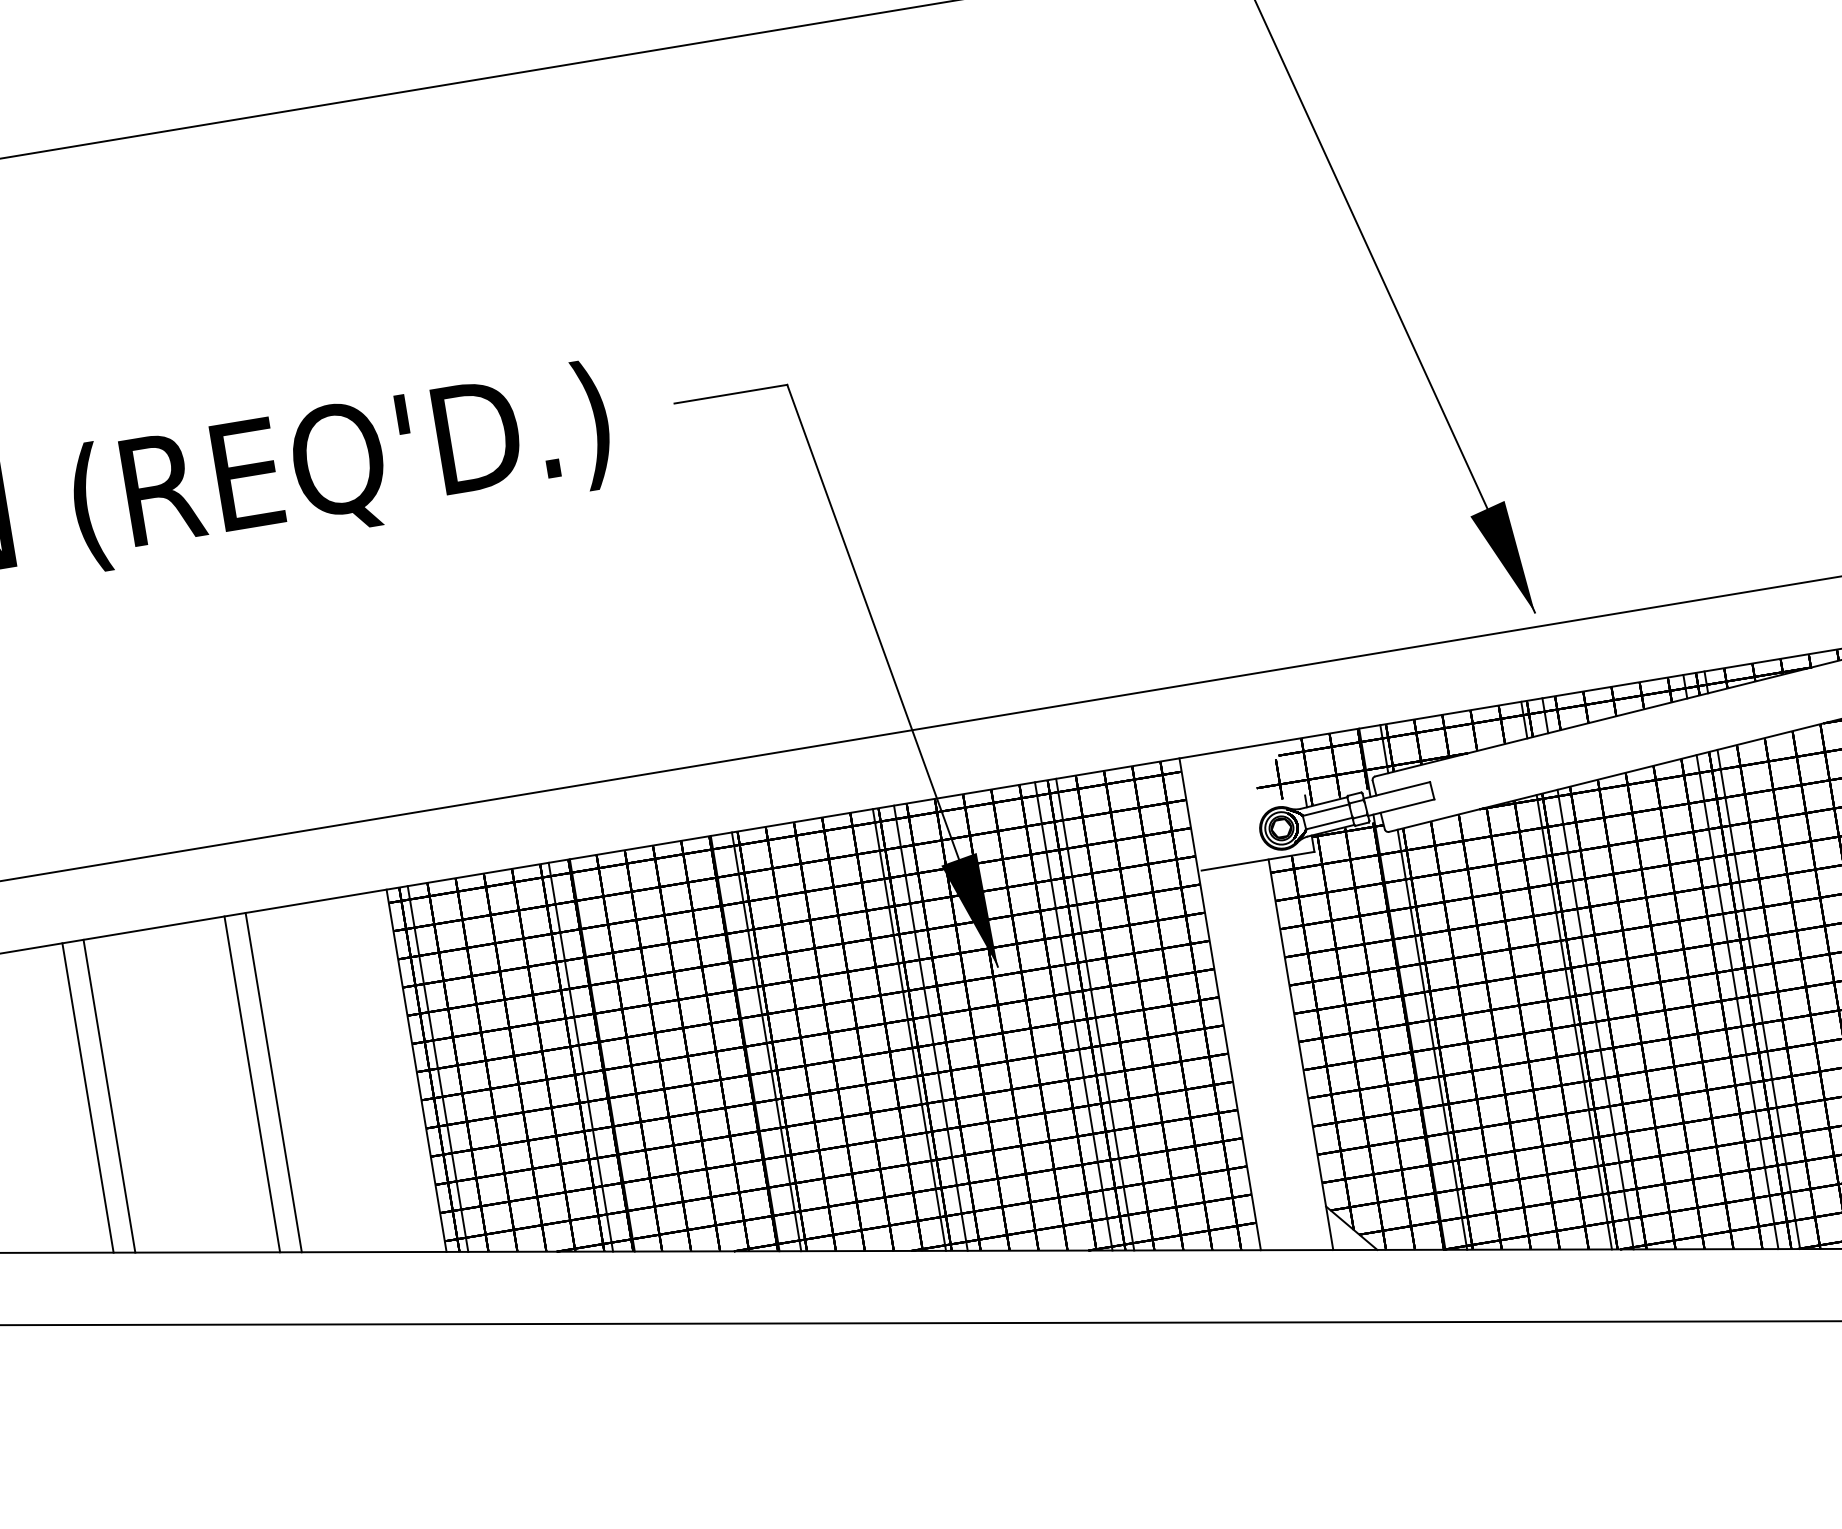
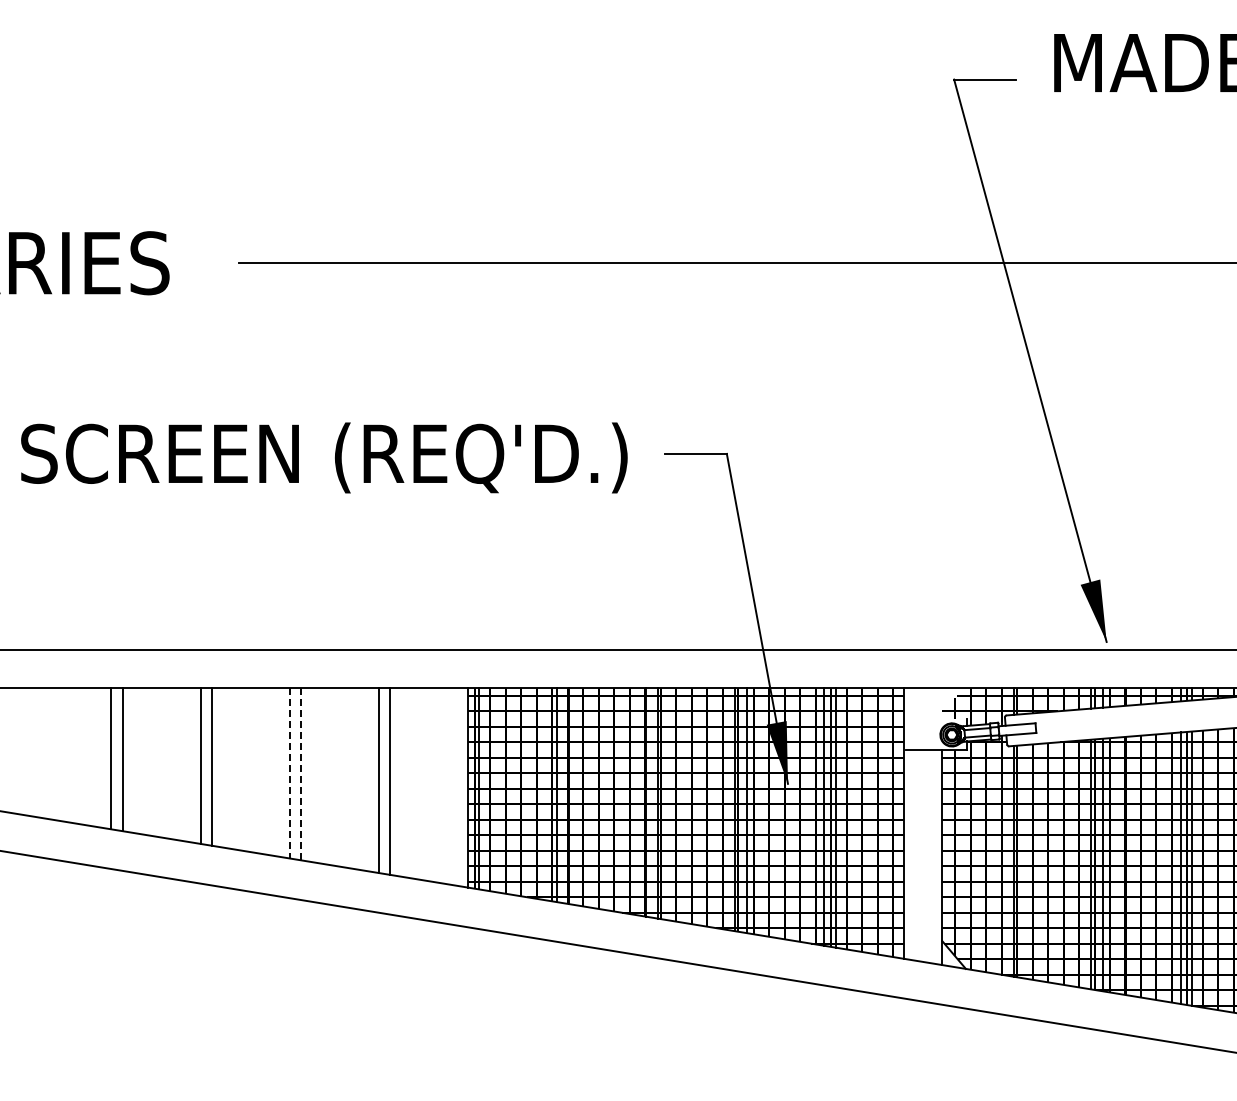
line: (109, 1096) -> (301, 774), solid -> dashed
line: (87, 1098) -> (289, 773), solid -> dashed

